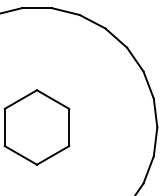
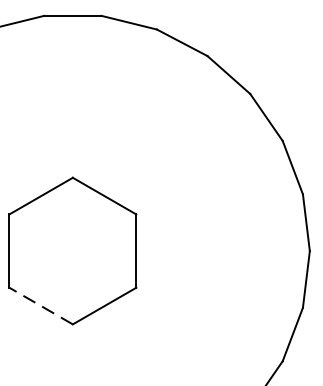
line: (20, 155) -> (40, 306), solid -> dashed

